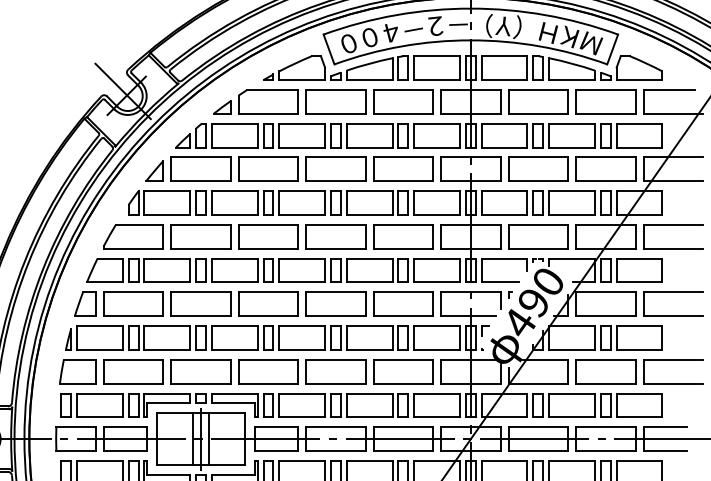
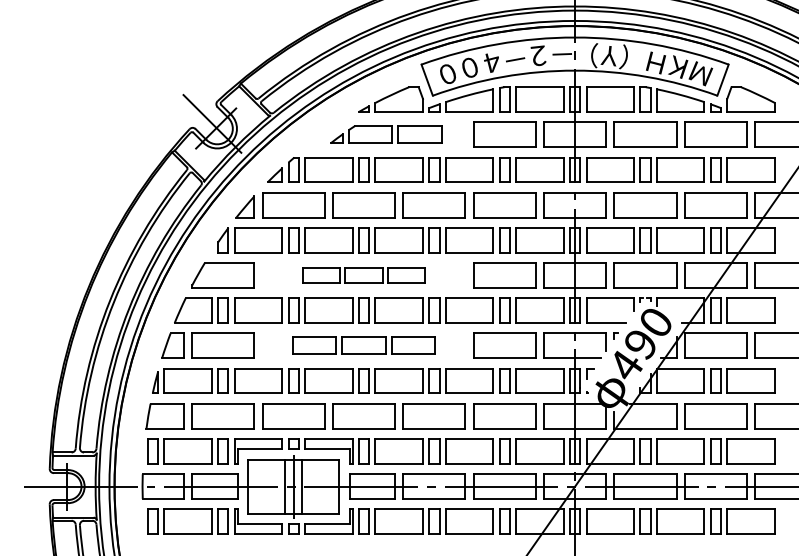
part: (289, 101) -> (385, 134), size x0.7
part: (267, 236) -> (363, 275), size x0.6
part: (267, 303) -> (363, 345), size x0.7

